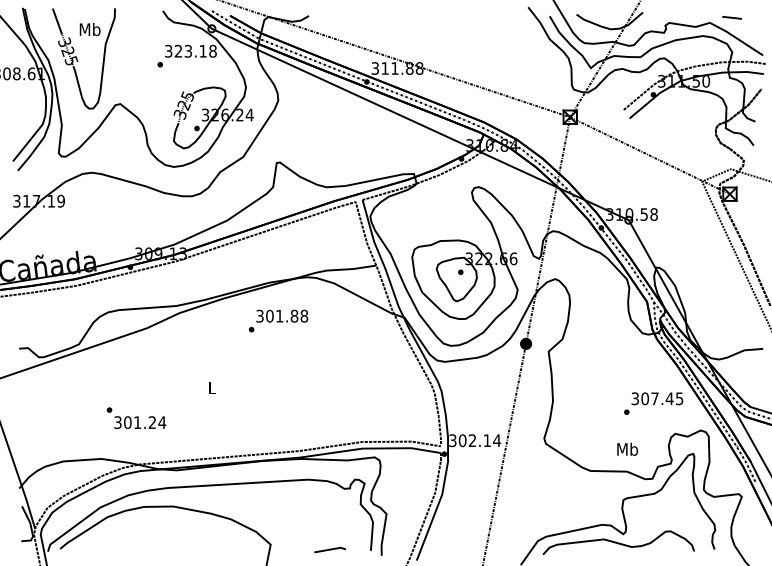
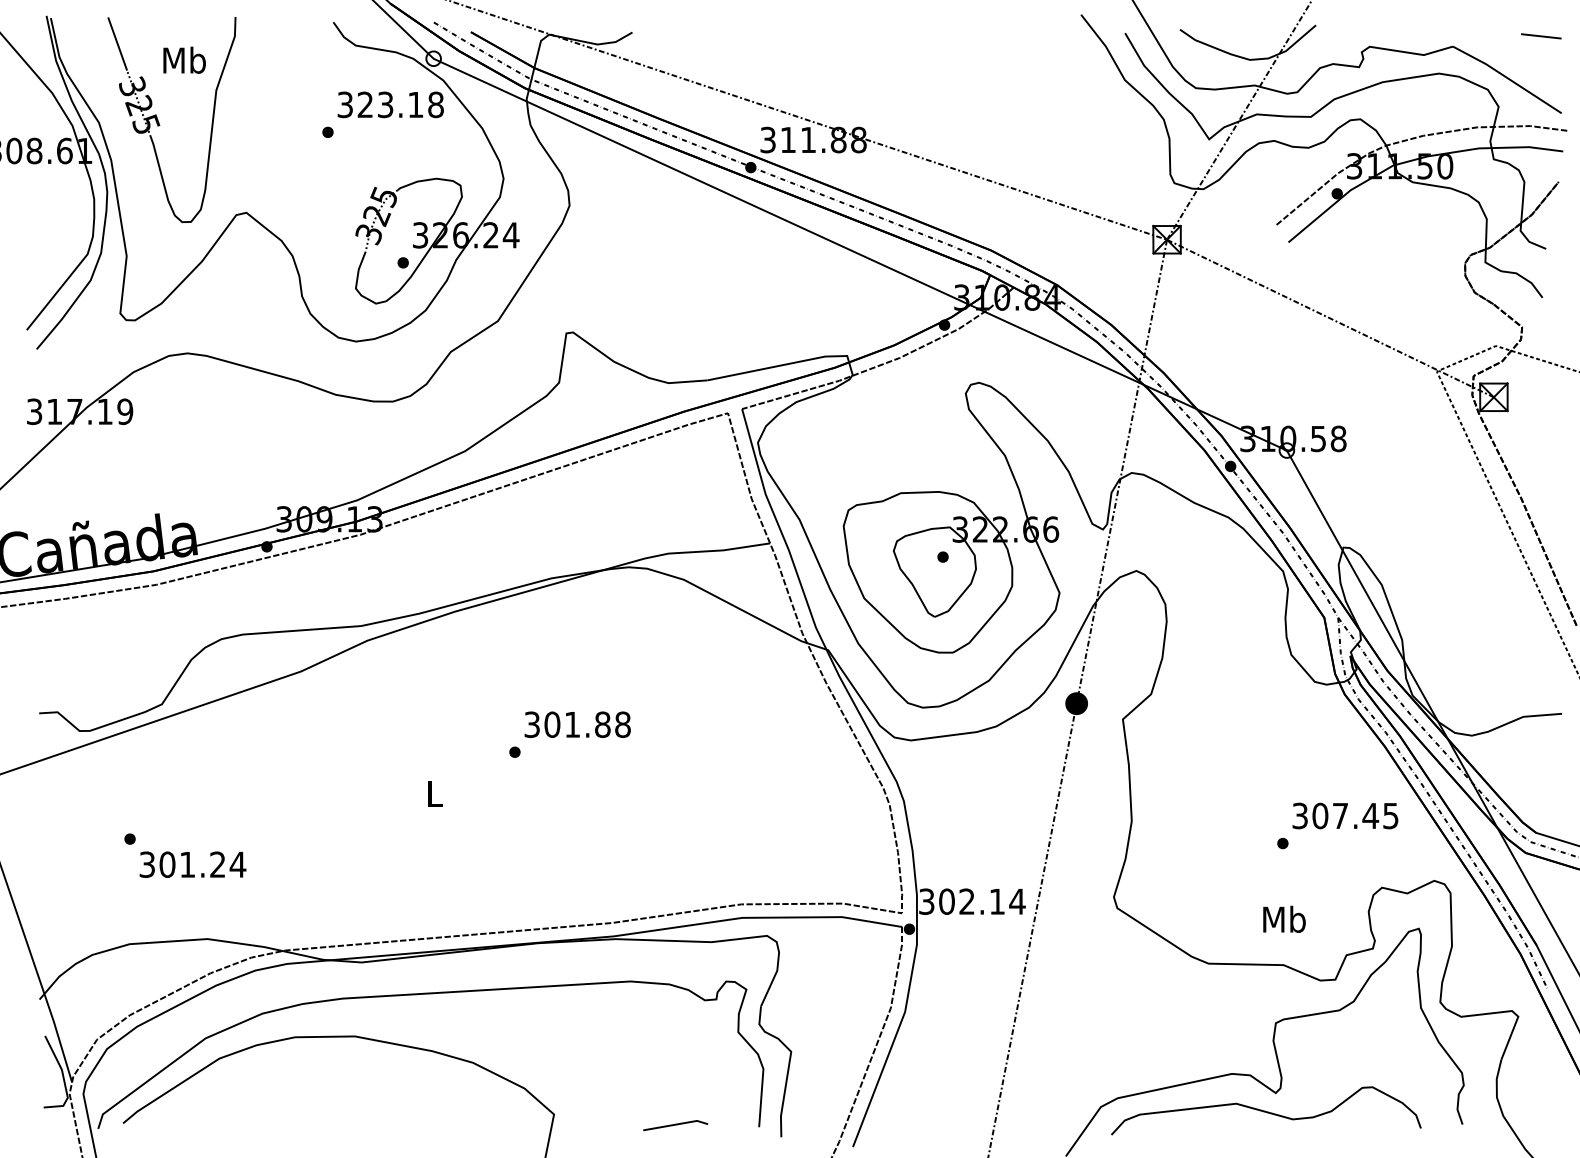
line: (731, 17) -> (1540, 35), moved
text: (278, 320) -> (570, 733), moved
text: (136, 418) -> (185, 856), moved

